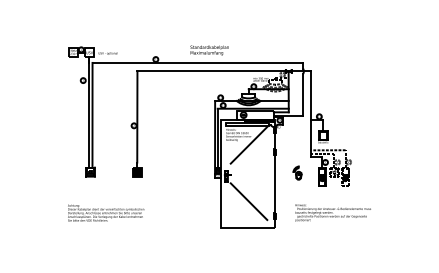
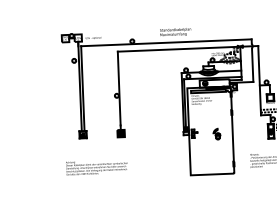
line: (248, 144) -> (210, 107), removed
part: (297, 172) -> (216, 133), moved
line: (248, 201) -> (211, 153), removed

